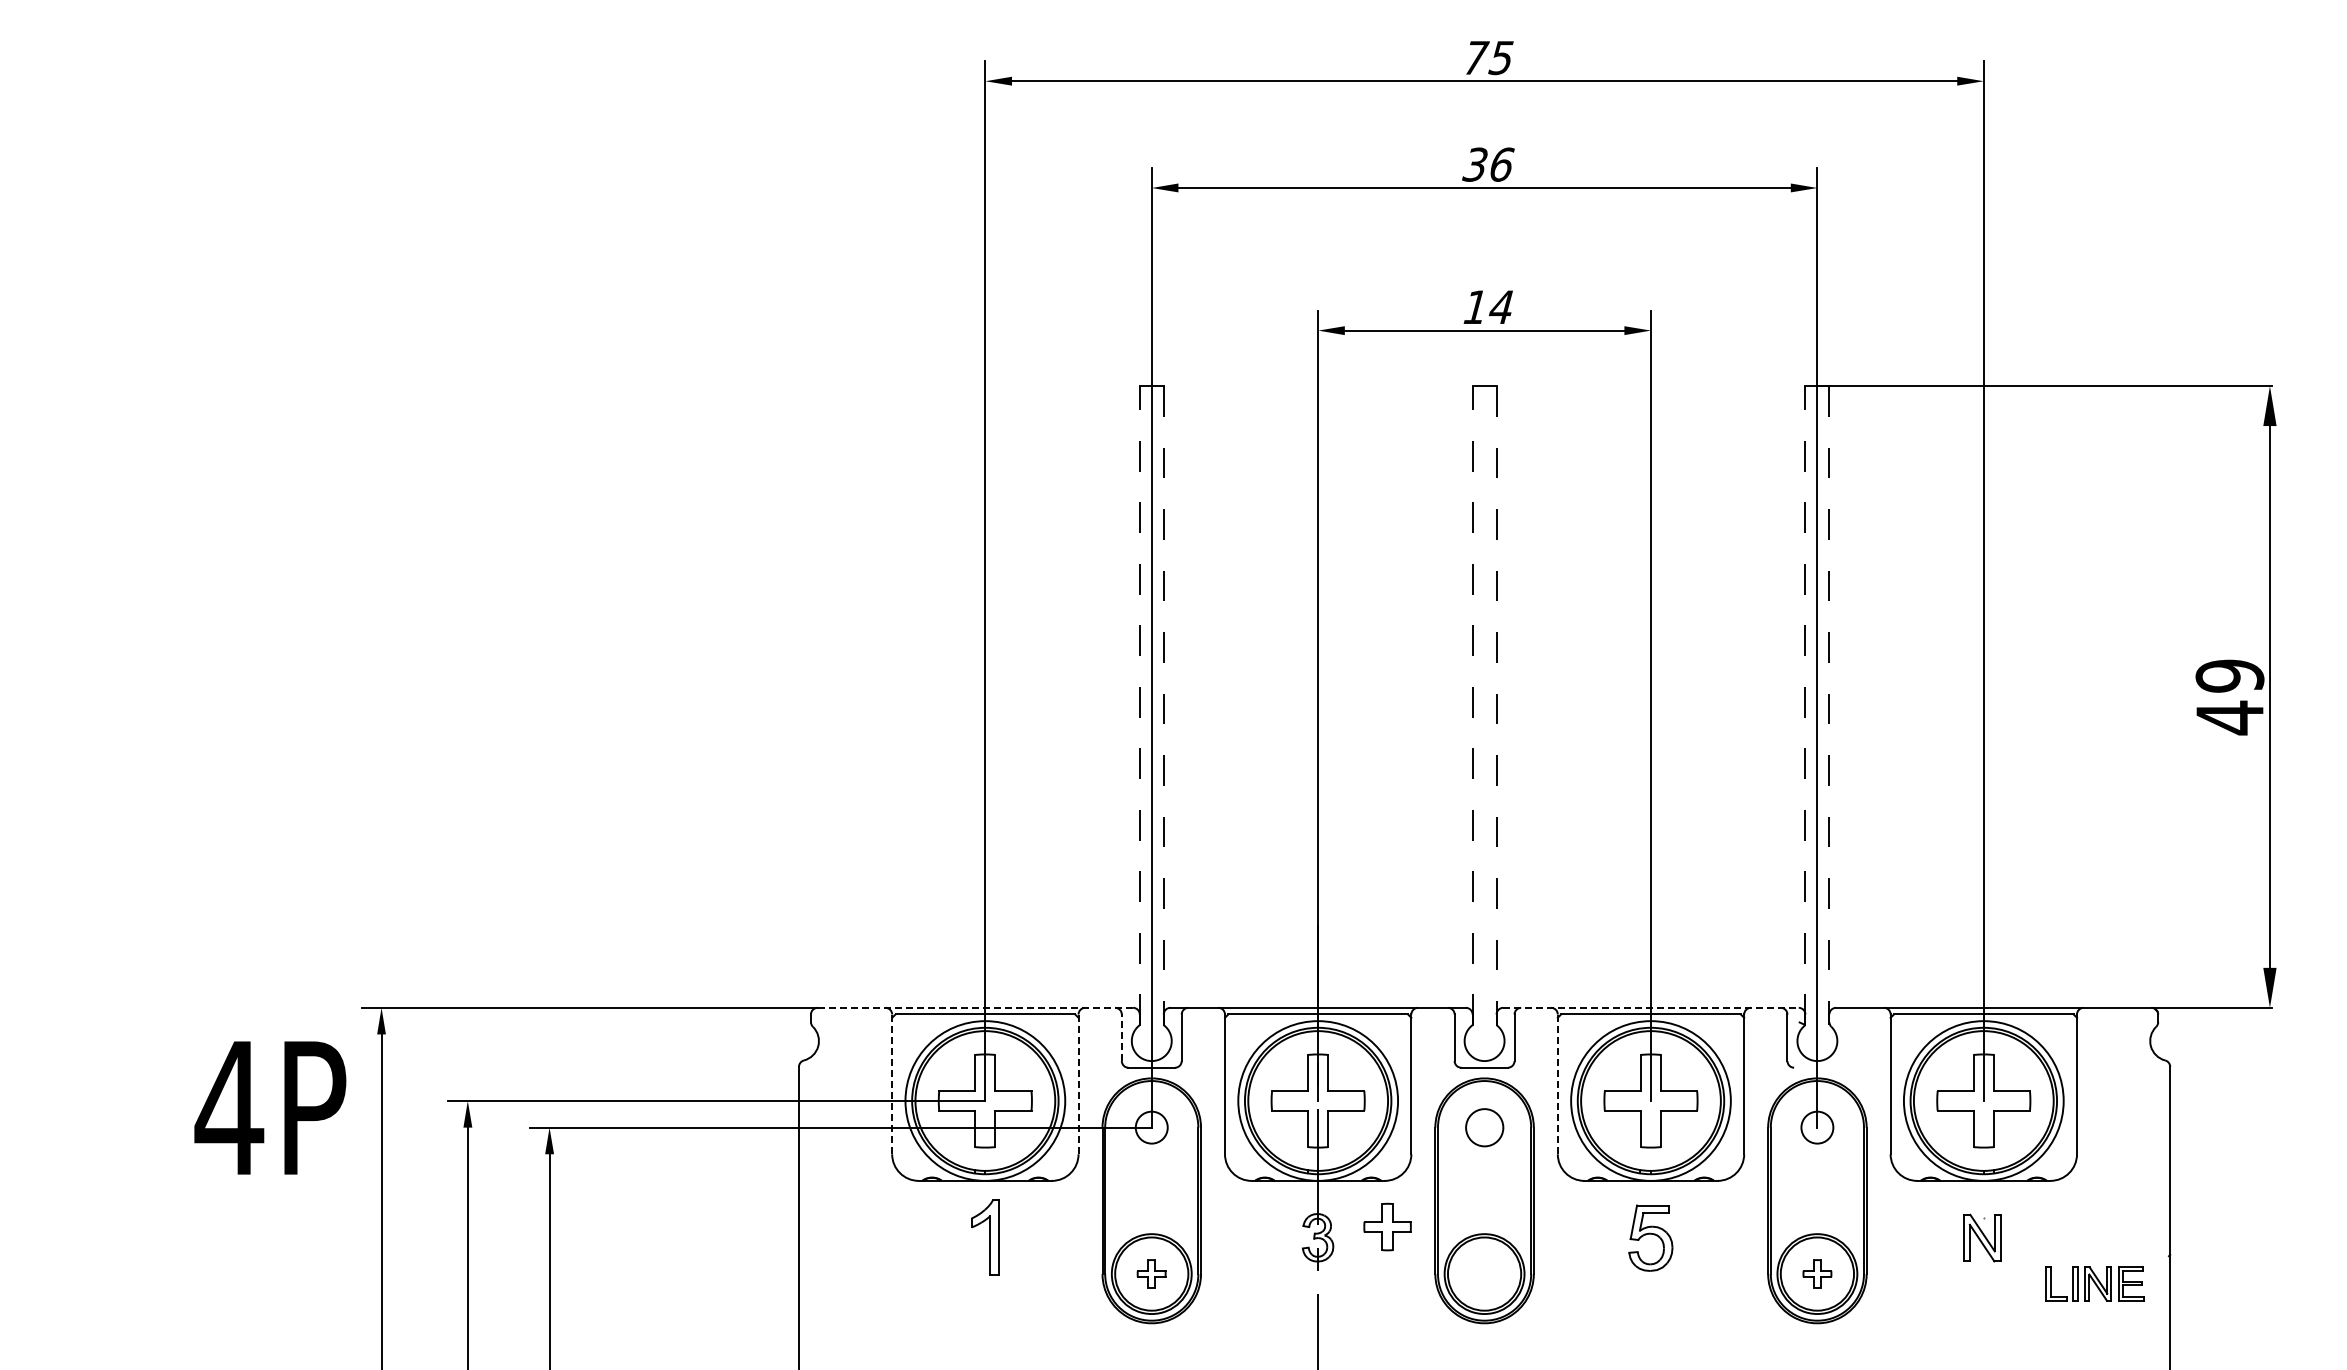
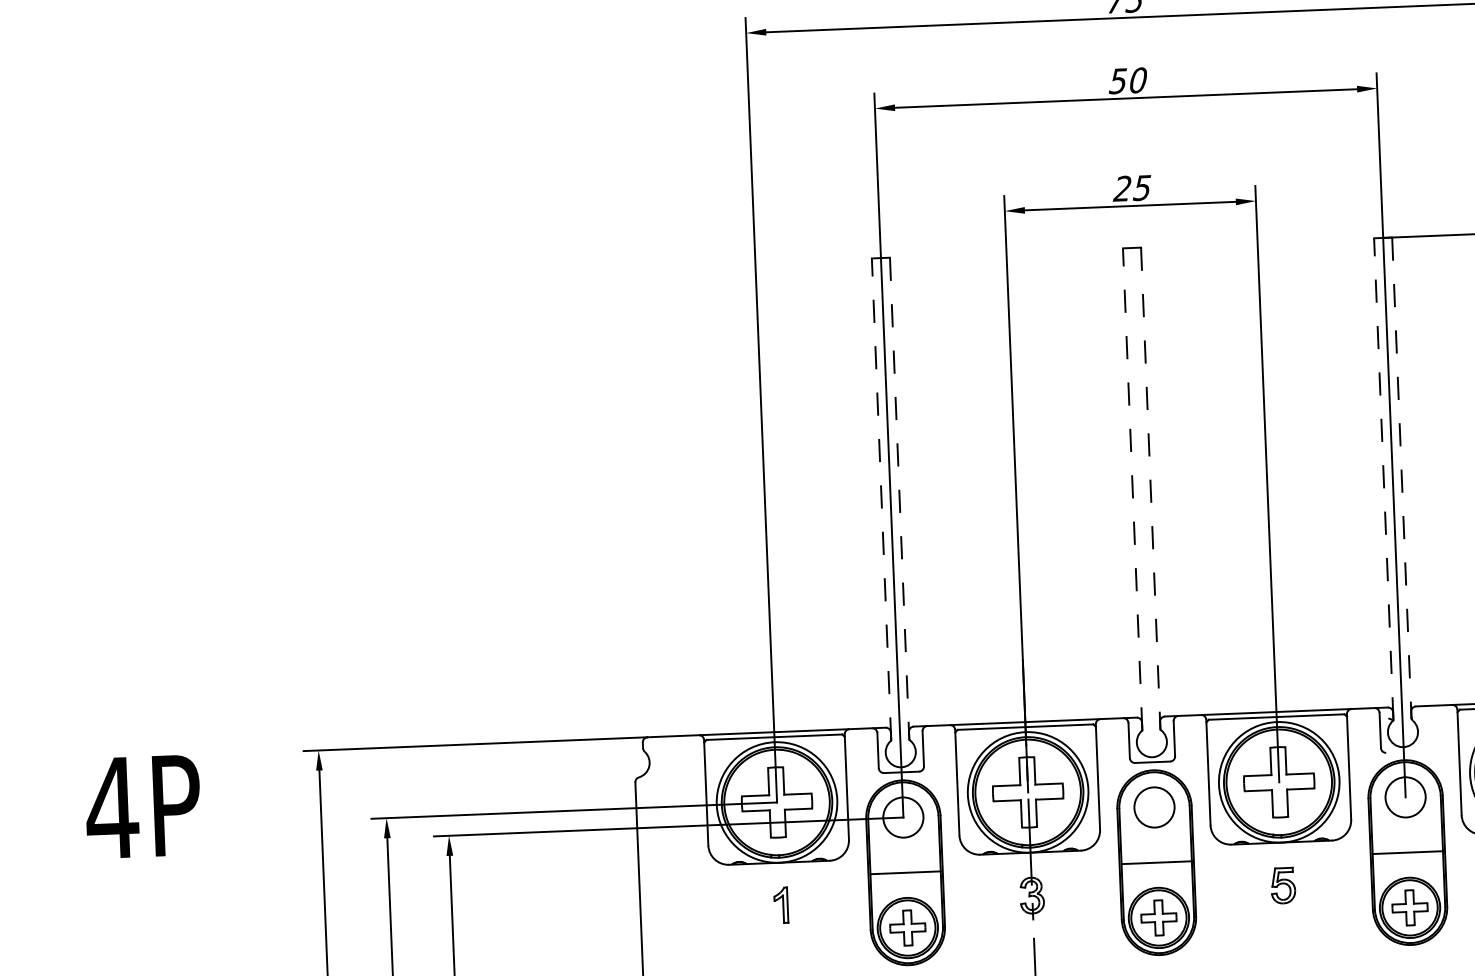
text: (1488, 164) -> (1128, 80), 36 -> 50
text: (1487, 307) -> (1131, 188), 14 -> 25
line: (975, 1007) -> (766, 732), dashed -> solid
line: (1651, 1007) -> (1276, 711), dashed -> solid
line: (1121, 1037) -> (877, 750), dashed -> solid
line: (892, 1084) -> (706, 792), dashed -> solid
line: (1078, 1084) -> (846, 787), dashed -> solid
line: (1557, 1084) -> (1208, 772), dashed -> solid
text: (270, 1107) -> (143, 806), moved
circle: (1151, 1127) -> (903, 817), size x1.67
circle: (1484, 1127) -> (1154, 807), size x1.43
circle: (1817, 1127) -> (1405, 797), size x1.67
line: (1151, 1200) -> (905, 872), added
line: (1484, 1200) -> (1156, 862), added
line: (1817, 1200) -> (1407, 852), added
part: (1387, 1226) -> (1158, 917), moved
part: (985, 1237) -> (781, 905), size x0.62
part: (1650, 1237) -> (1283, 885), size x0.71
part: (1151, 1273) -> (907, 927), size x1.67
part: (1817, 1273) -> (1410, 907), size x1.67

